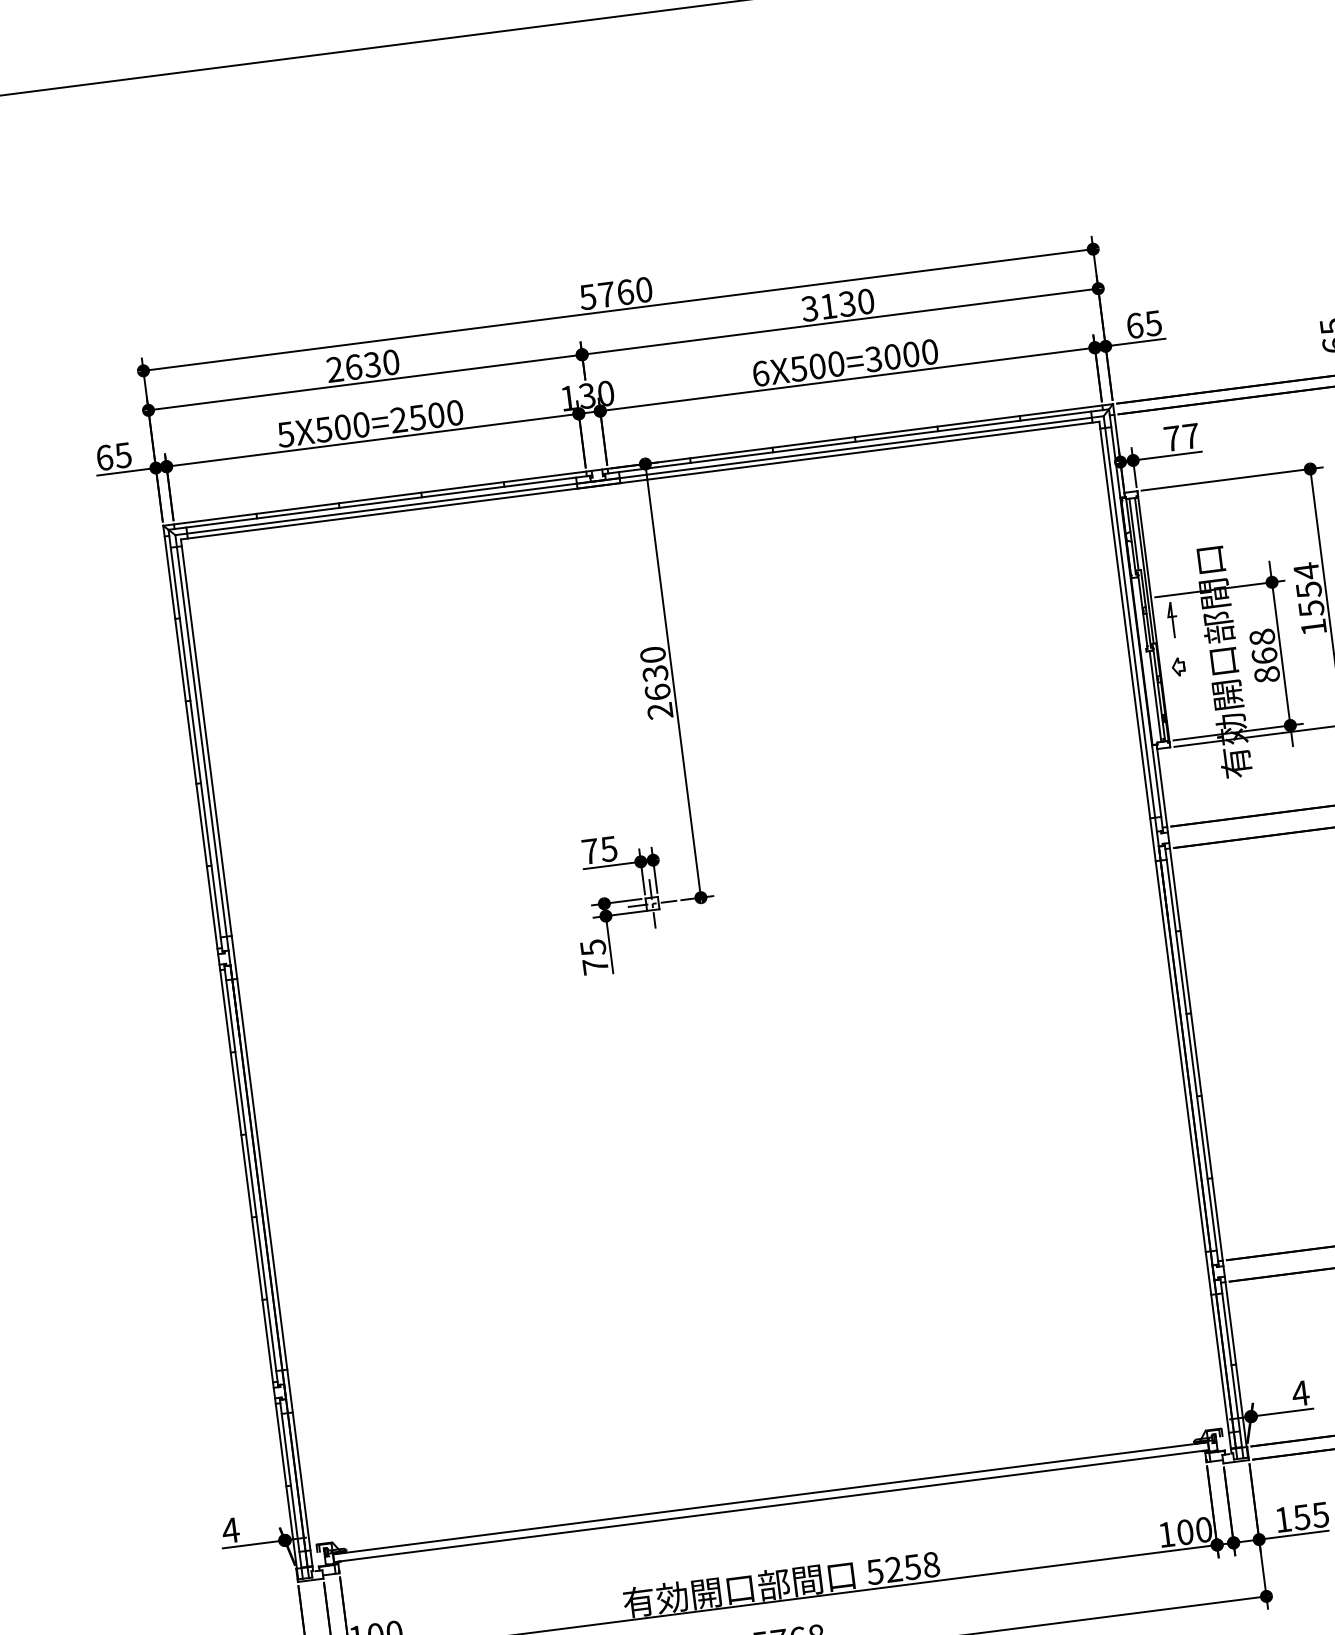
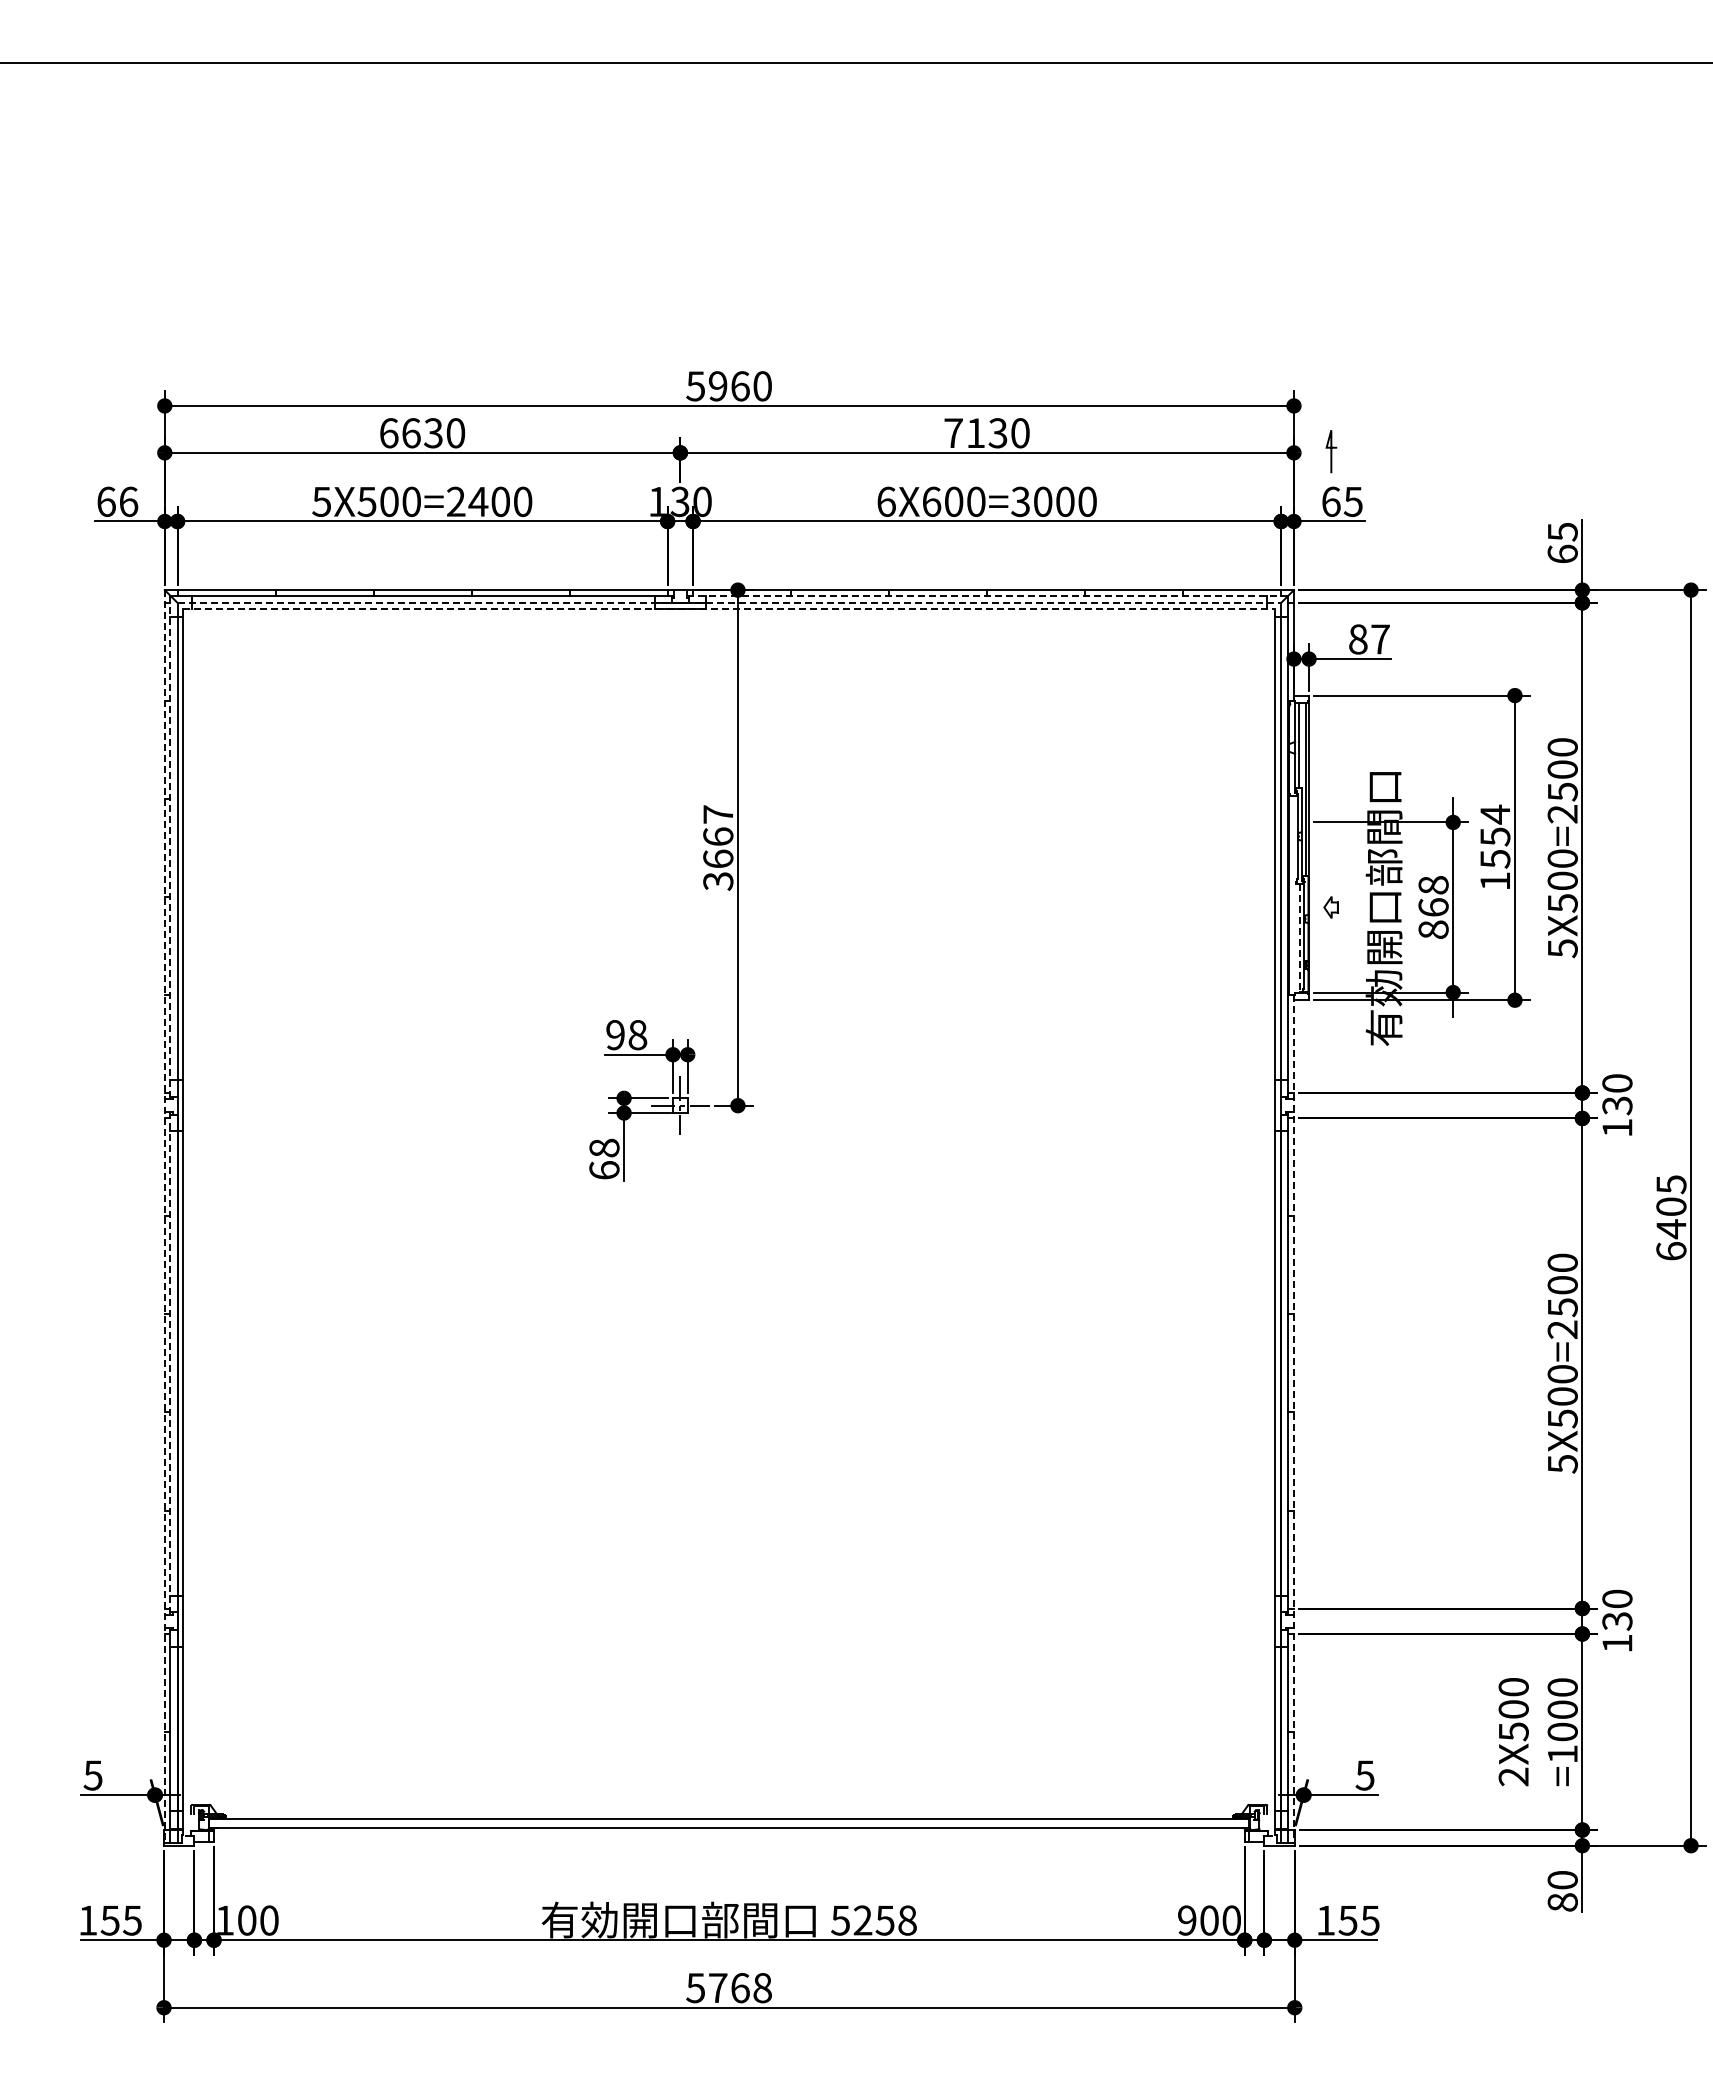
text: (607, 294) -> (718, 386), 5760 -> 5960
text: (809, 309) -> (953, 433), 3130 -> 7130
text: (798, 368) -> (931, 501), 6X500=3000 -> 6X600=3000
text: (334, 369) -> (388, 433), 2630 -> 6630
text: (417, 417) -> (478, 501), 5X500=2500 -> 5X500=2400
text: (1172, 438) -> (1358, 639), 77 -> 87
line: (855, 441) -> (987, 595), solid -> dashed
text: (123, 455) -> (128, 501), 65 -> 66
line: (639, 475) -> (729, 602), solid -> dashed
line: (640, 480) -> (729, 608), solid -> dashed
line: (1172, 619) -> (1331, 451), moved
text: (656, 682) -> (718, 847), 2630 -> 3667
line: (1155, 696) -> (1299, 938), solid -> dashed
line: (195, 741) -> (170, 847), solid -> dashed
text: (599, 850) -> (626, 1035), 75 -> 98
text: (594, 956) -> (604, 1158), 75 -> 68
line: (230, 1052) -> (164, 1216), solid -> dashed
line: (1201, 1100) -> (1293, 1418), solid -> dashed
line: (251, 1175) -> (170, 1363), solid -> dashed
text: (1300, 1393) -> (1365, 1775), 4 -> 5
text: (231, 1530) -> (93, 1775), 4 -> 5
text: (1166, 1534) -> (1187, 1920), 100 -> 900

